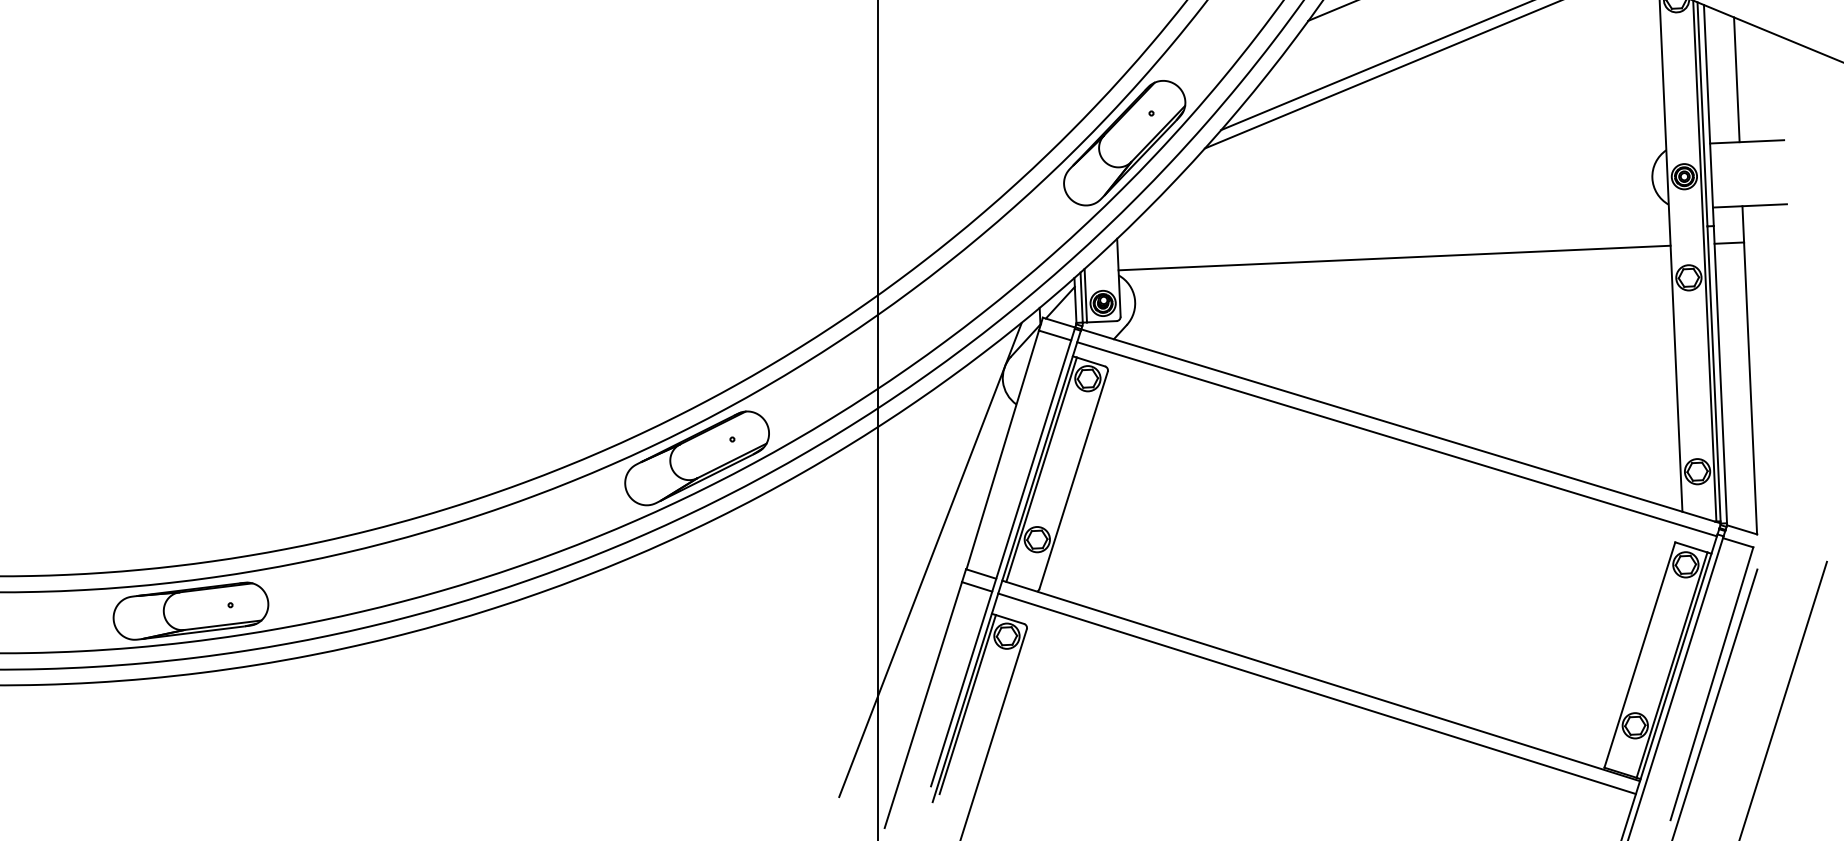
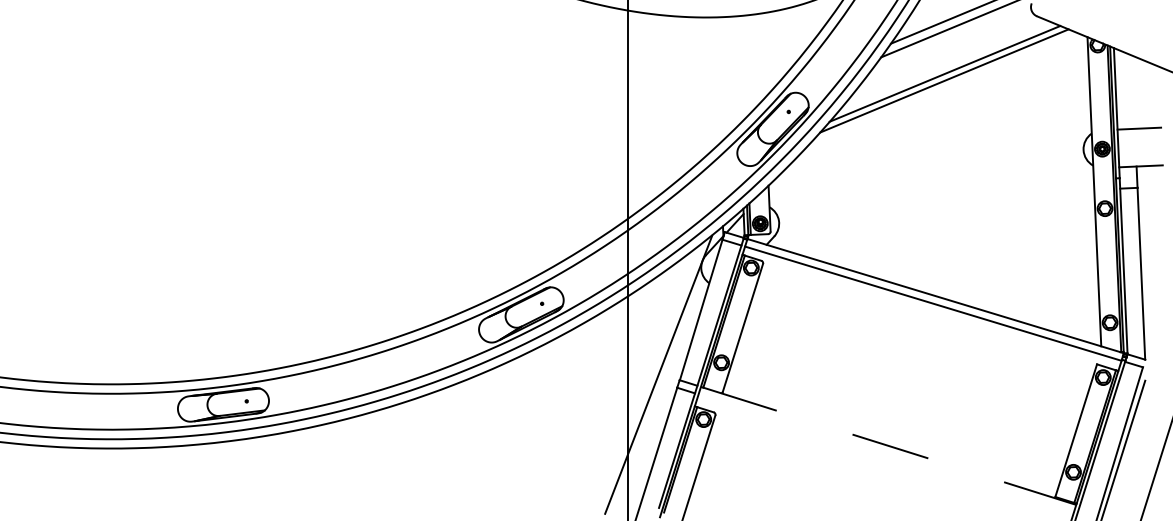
line: (1735, 78) -> (1132, 91), removed
line: (1393, 257) -> (931, 196), removed
line: (1320, 680) -> (888, 445), solid -> dashed
line: (1315, 693) -> (885, 453), removed

